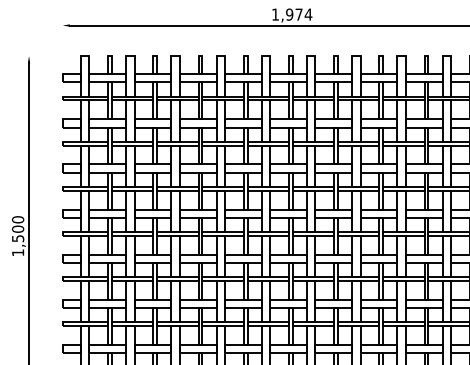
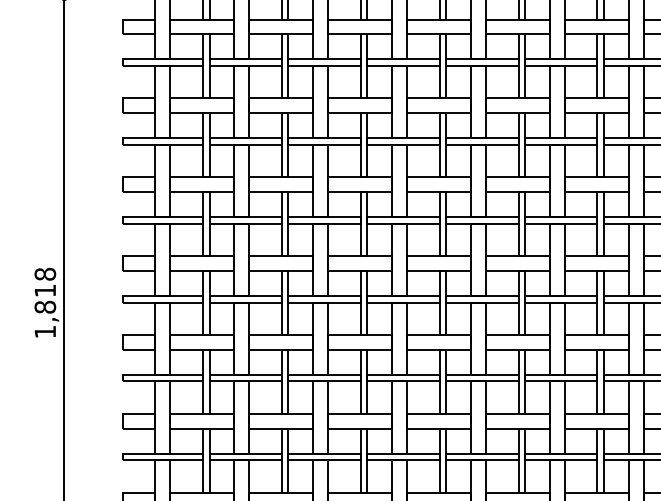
text: (18, 229) -> (46, 291), 1,500 -> 1,818

